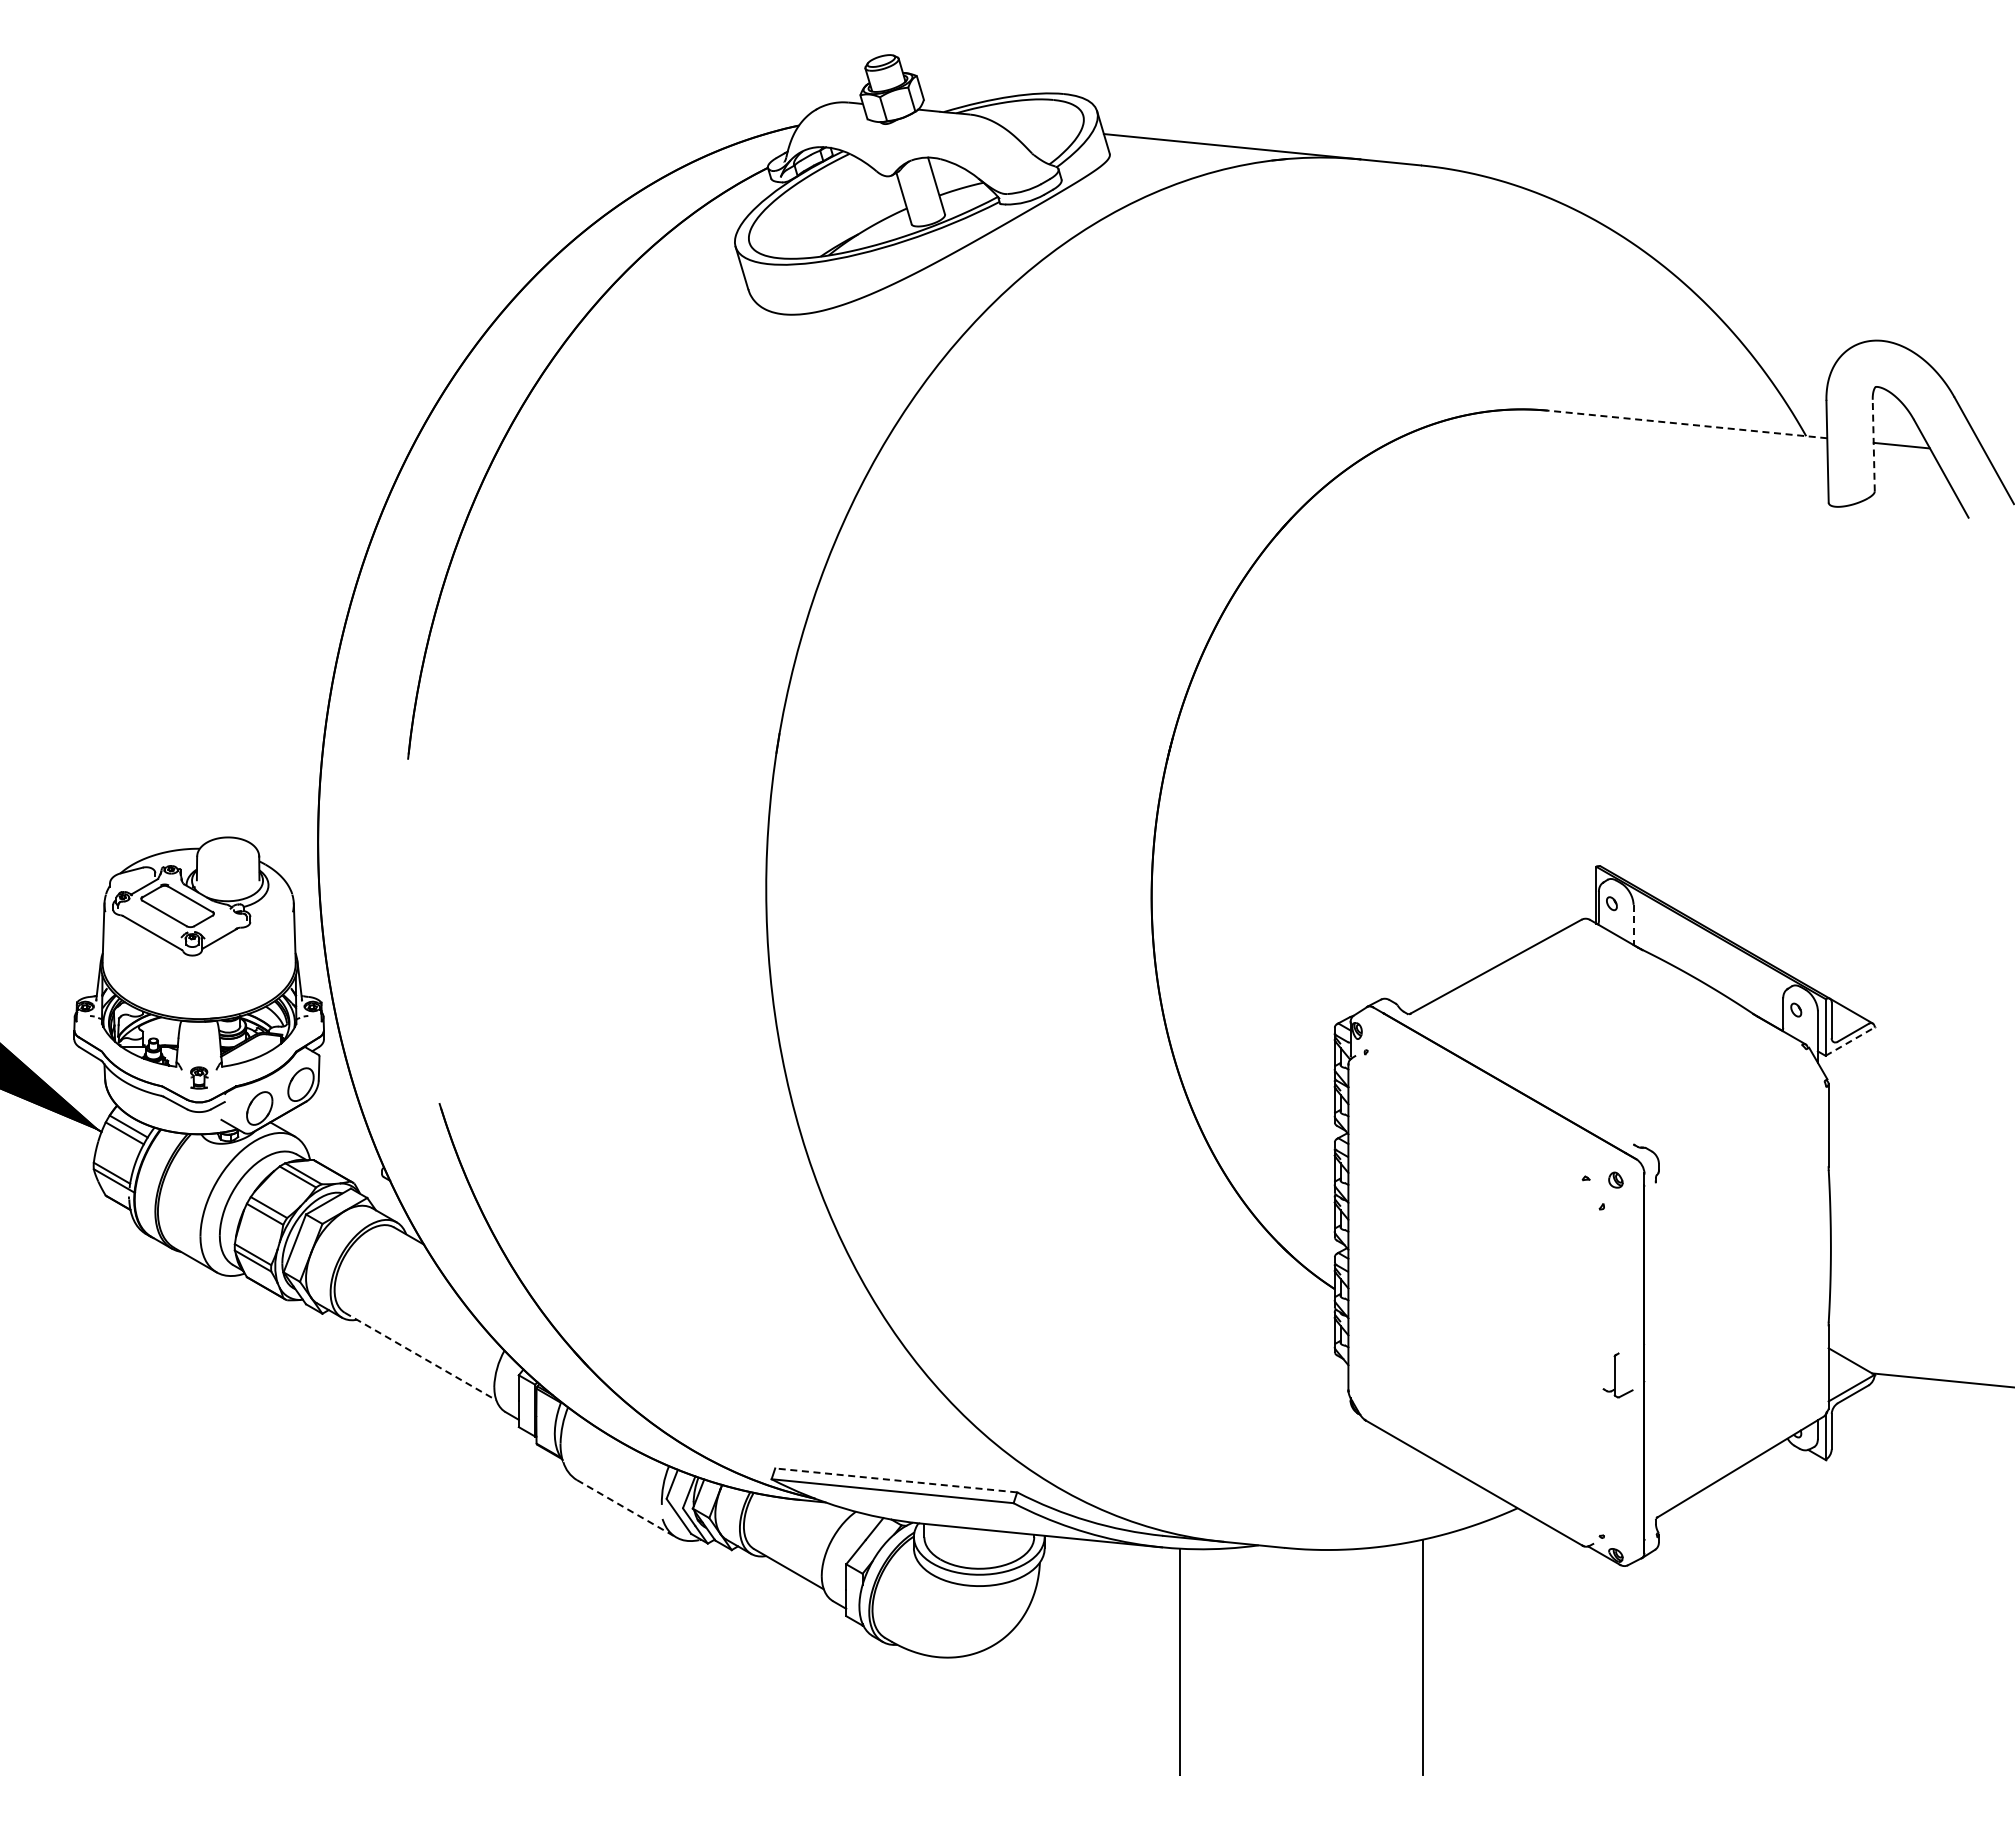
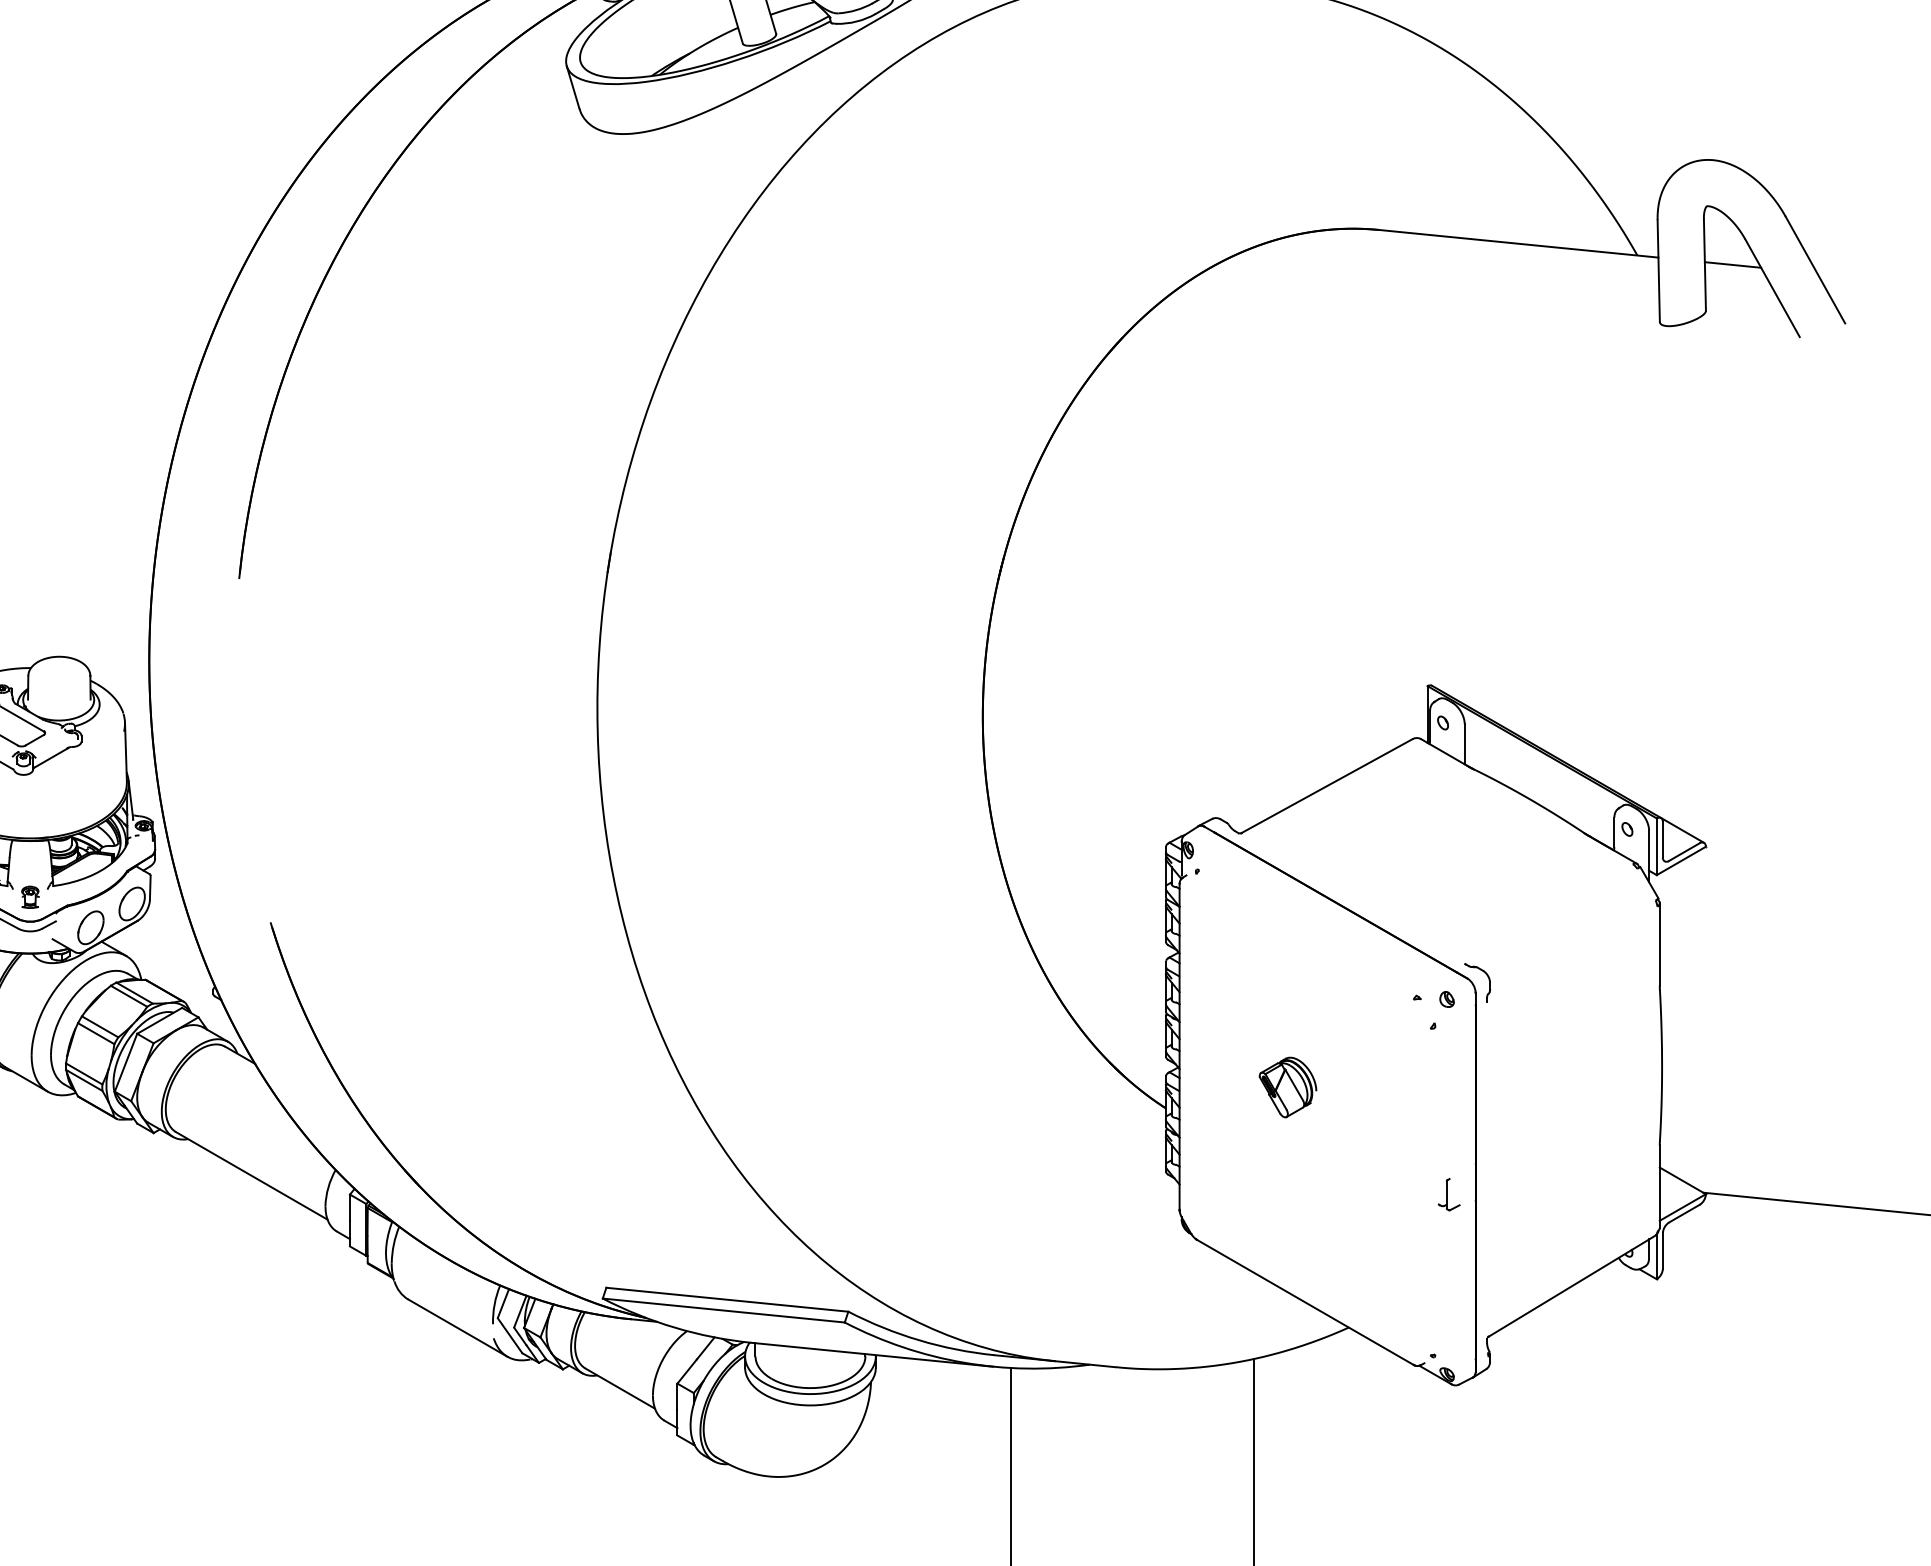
line: (1687, 424) -> (1518, 243), dashed -> solid
line: (1873, 445) -> (1704, 264), dashed -> solid
line: (1633, 925) -> (1464, 744), dashed -> solid
line: (1850, 1041) -> (1681, 860), dashed -> solid
part: (1456, 1267) -> (1287, 1086), added
line: (421, 1356) -> (252, 1175), dashed -> solid
part: (1617, 1374) -> (1448, 1193), size x0.71
line: (896, 1480) -> (727, 1299), dashed -> solid
line: (627, 1509) -> (458, 1328), dashed -> solid

